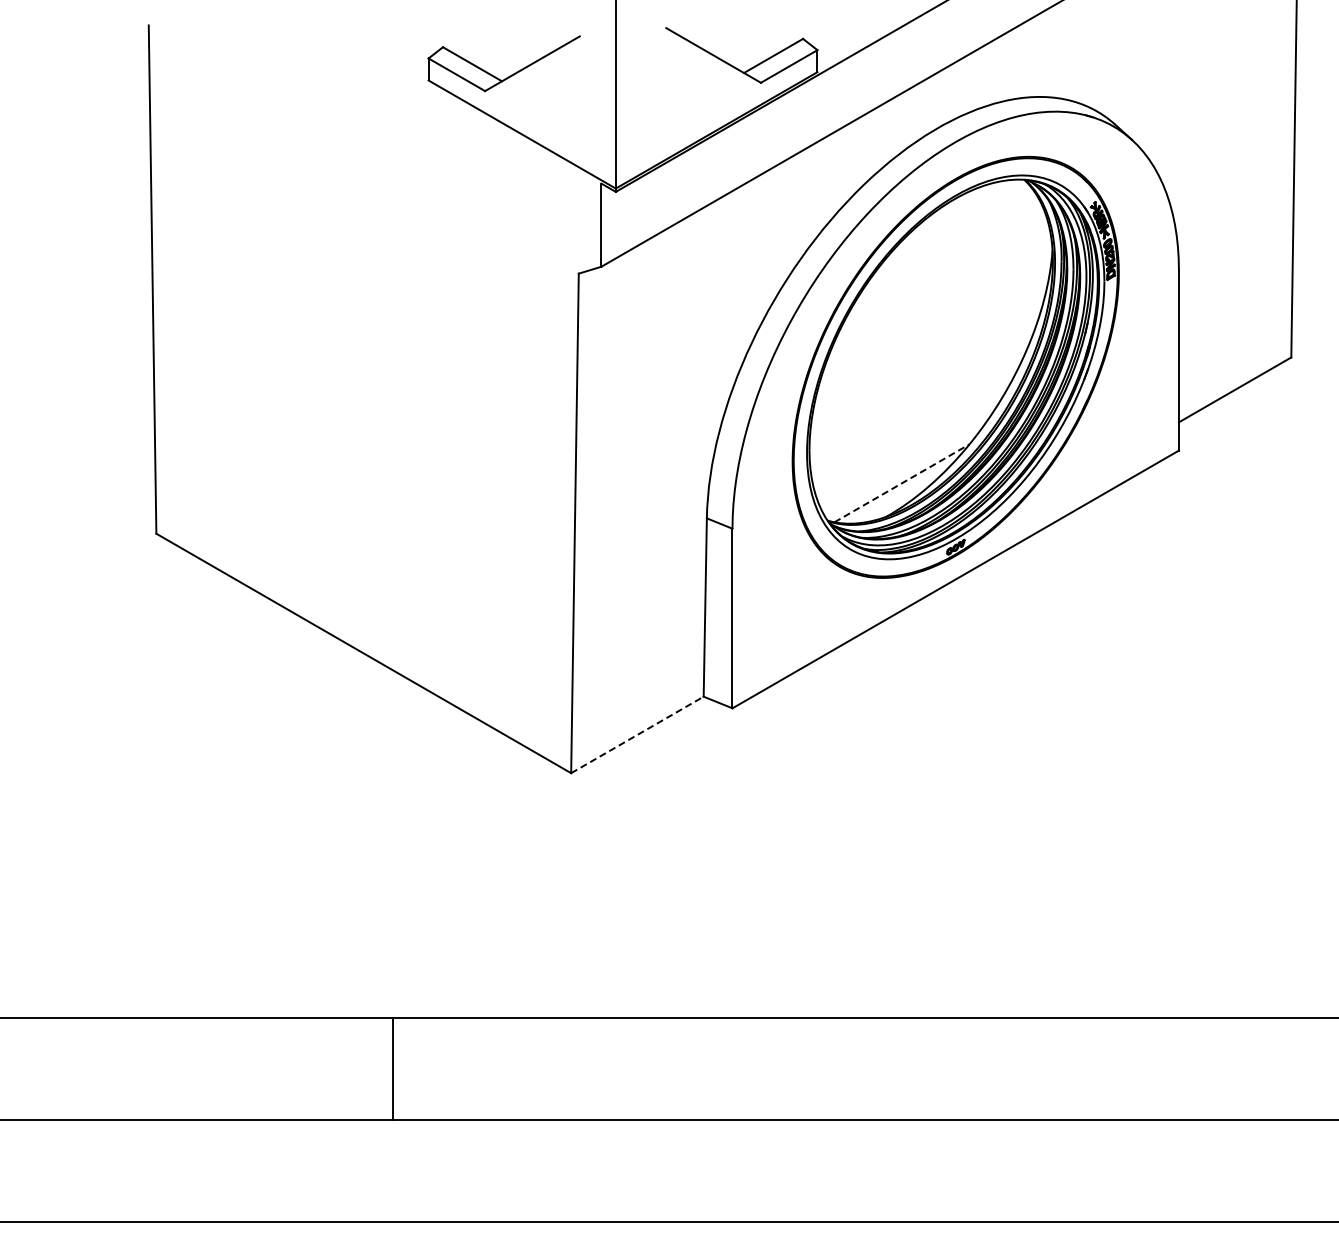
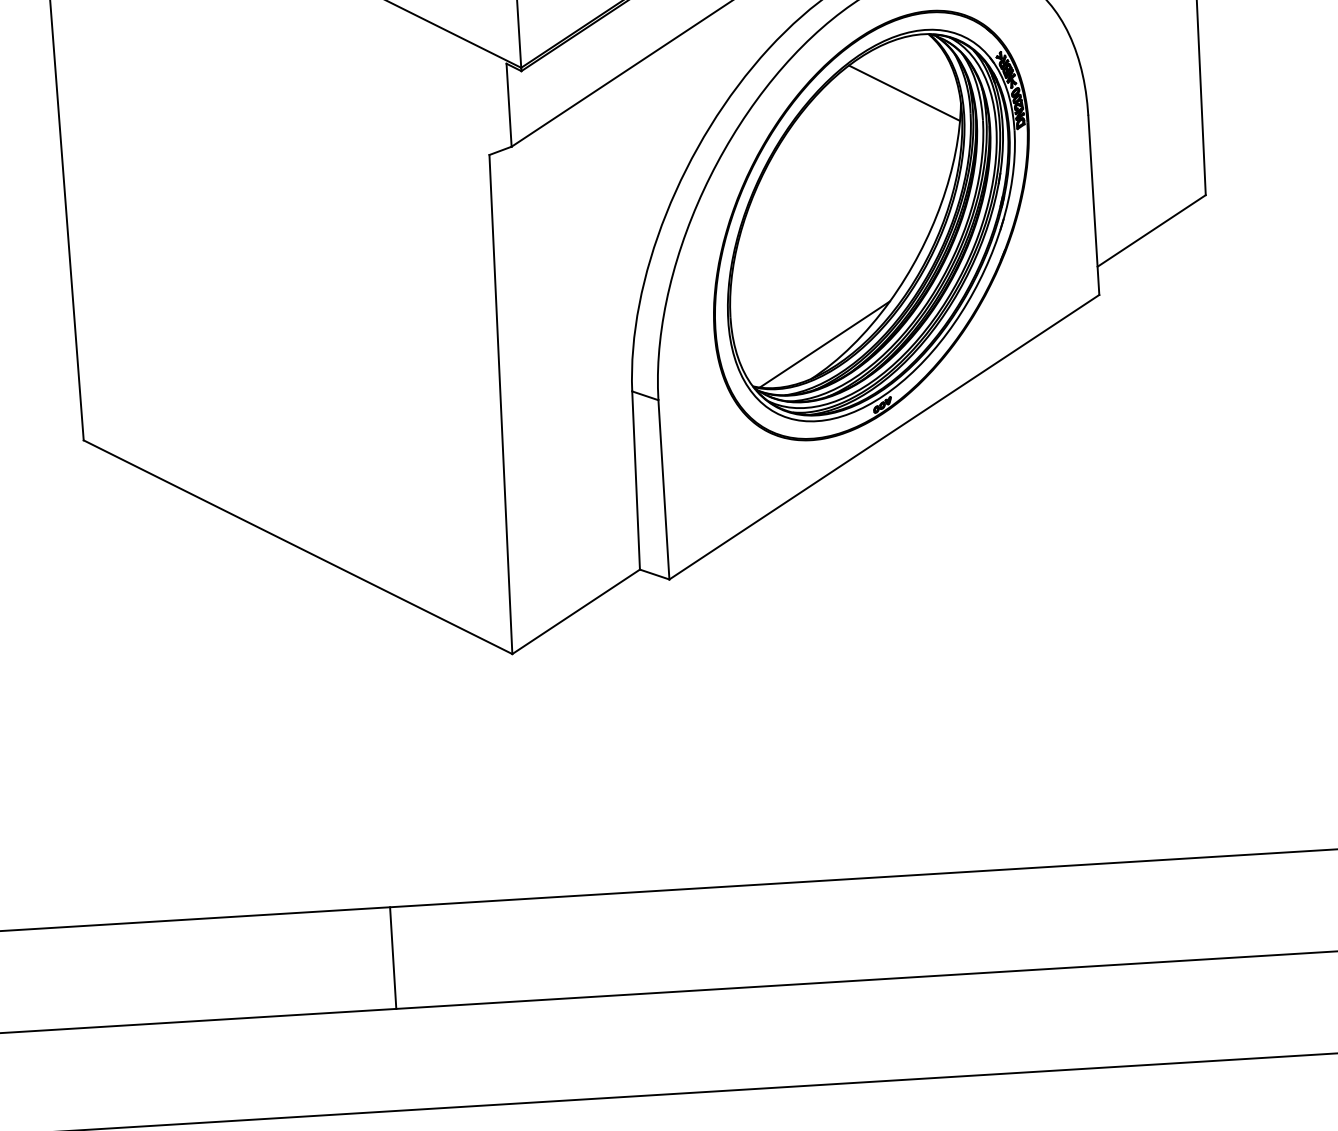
line: (996, 237) -> (904, 93), added
line: (902, 483) -> (825, 344), dashed -> solid
line: (637, 734) -> (576, 611), dashed -> solid
line: (392, 1069) -> (393, 958), moved

